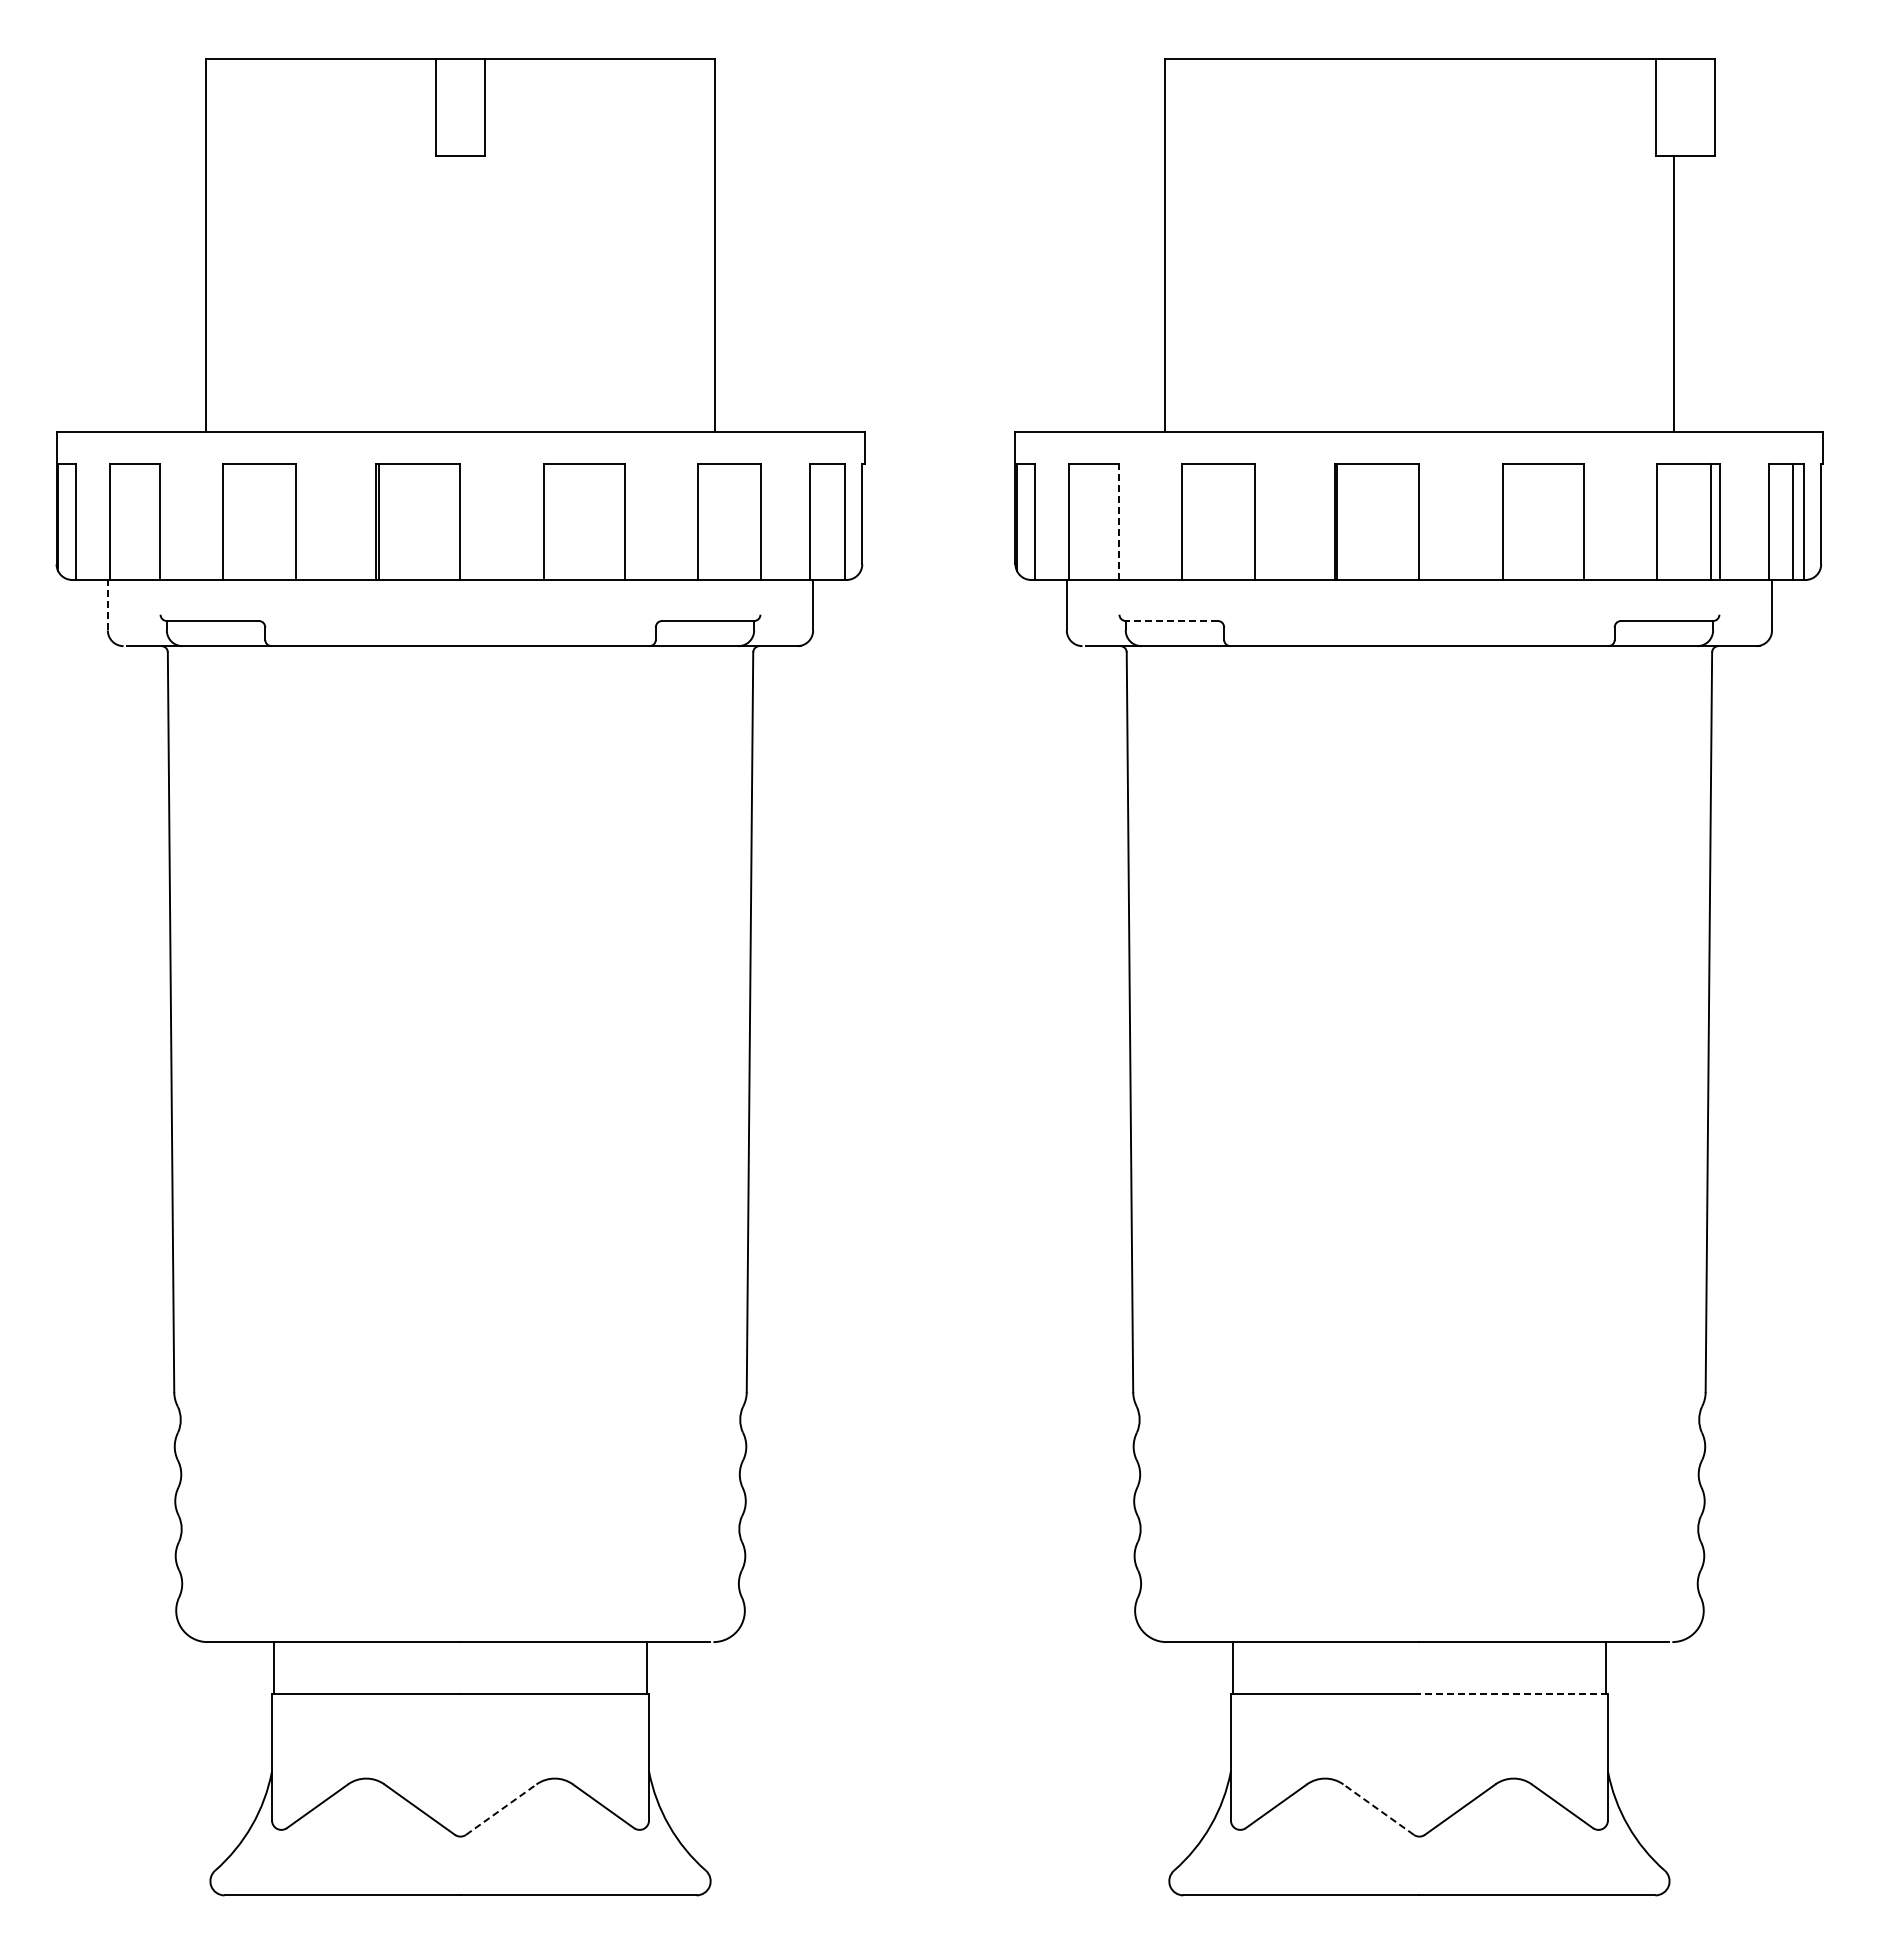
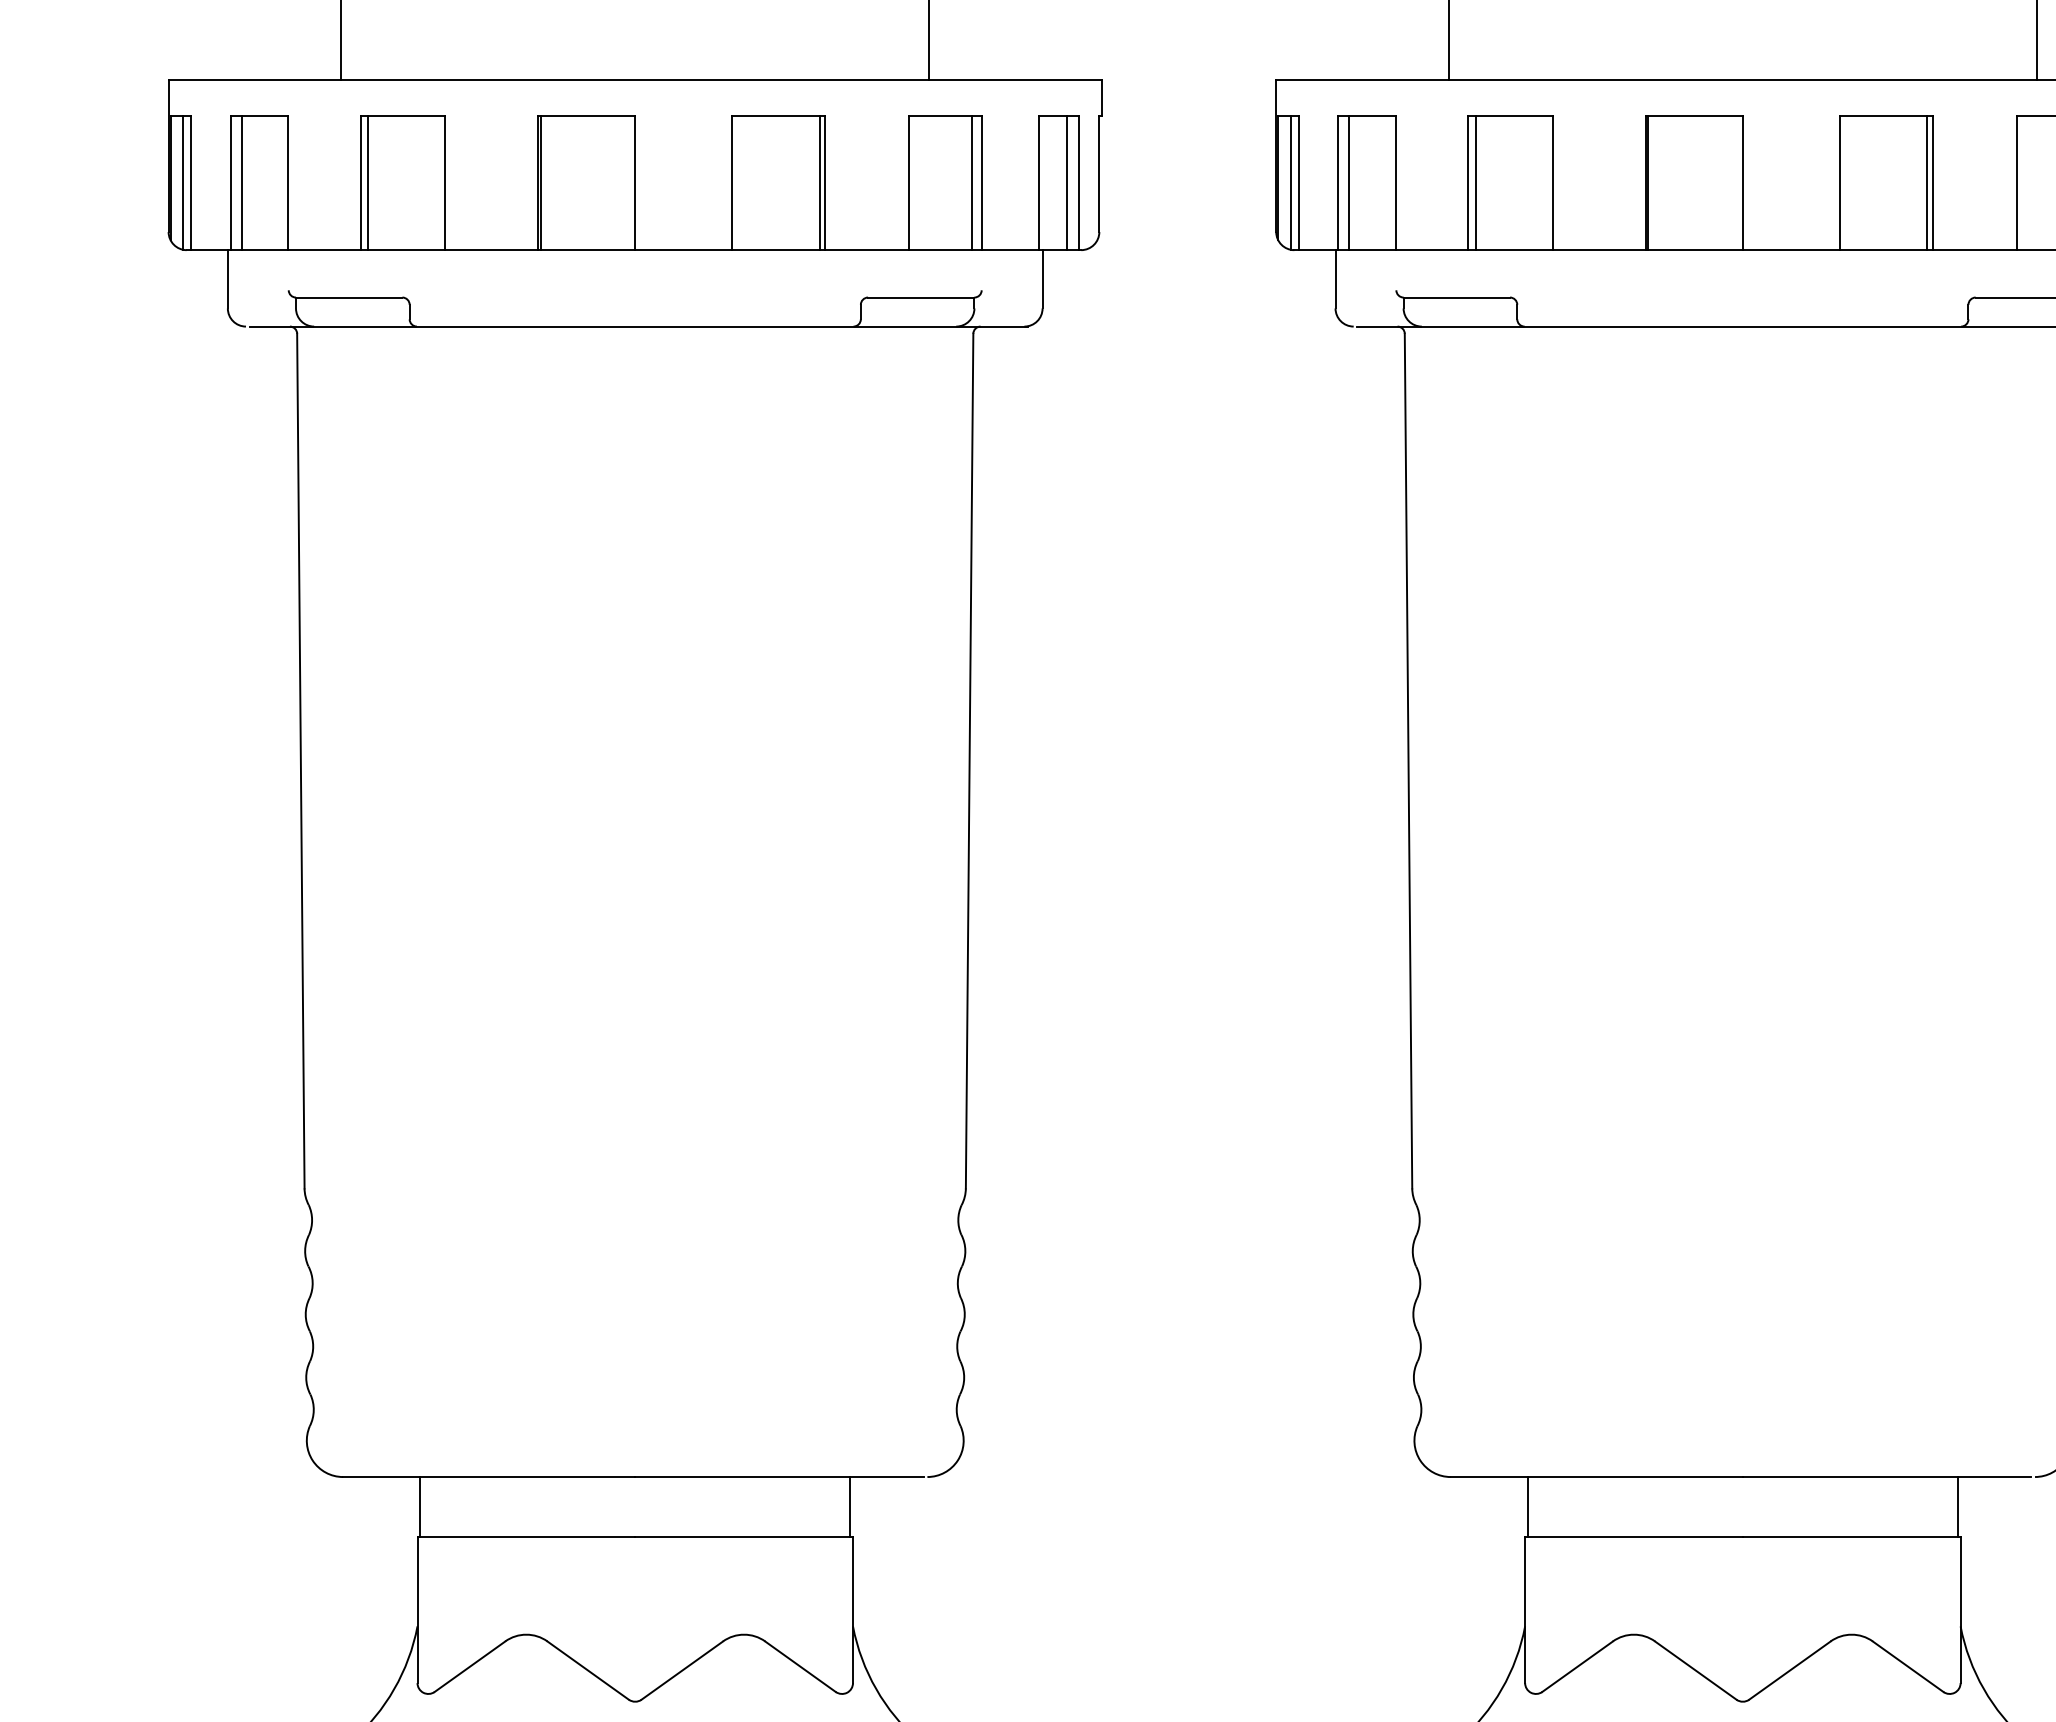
line: (69, 521) -> (183, 182), added
line: (119, 521) -> (241, 182), added
line: (229, 521) -> (368, 182), added
line: (620, 521) -> (820, 182), added
line: (752, 521) -> (972, 182), added
line: (834, 521) -> (1067, 182), added
line: (1028, 521) -> (1291, 182), added
line: (1078, 521) -> (1349, 182), added
line: (1118, 521) -> (1395, 182), dashed -> solid
line: (1188, 521) -> (1476, 182), added
line: (1579, 521) -> (1927, 182), added
line: (107, 604) -> (227, 278), dashed -> solid
line: (1171, 621) -> (1456, 298), dashed -> solid
line: (1513, 1694) -> (1851, 1537), dashed -> solid
line: (501, 1809) -> (682, 1670), dashed -> solid
line: (1378, 1809) -> (1695, 1670), dashed -> solid

